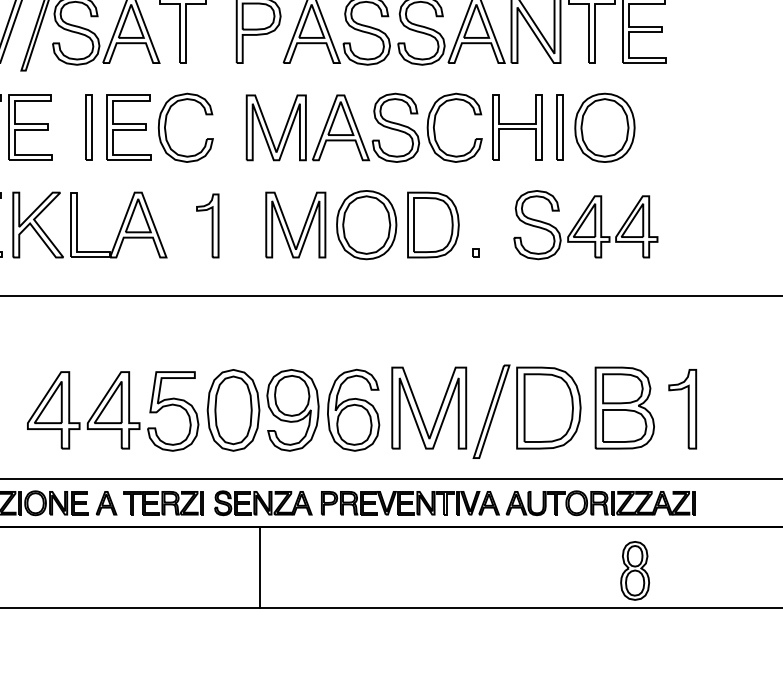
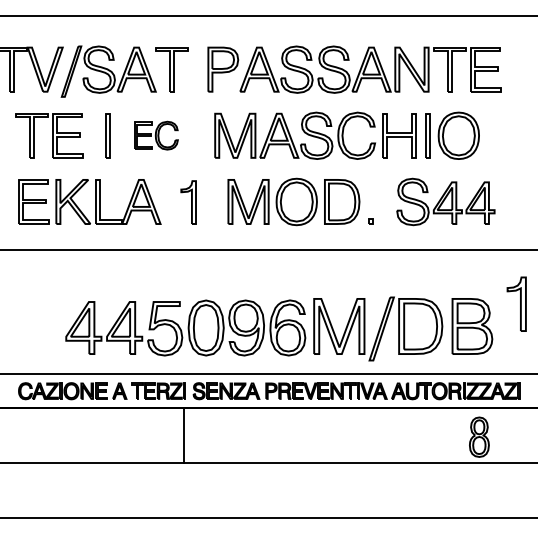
part: (160, 127) -> (156, 135), size x0.6
part: (682, 408) -> (516, 303), moved
line: (260, 566) -> (184, 434), moved

